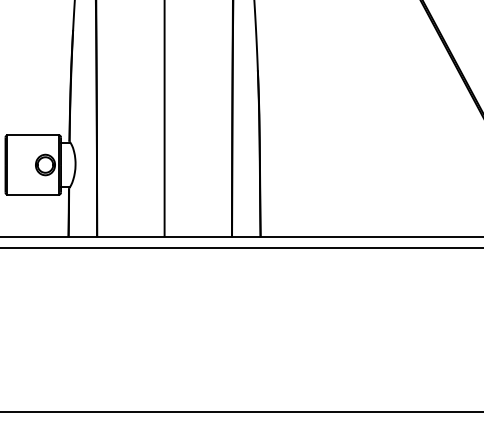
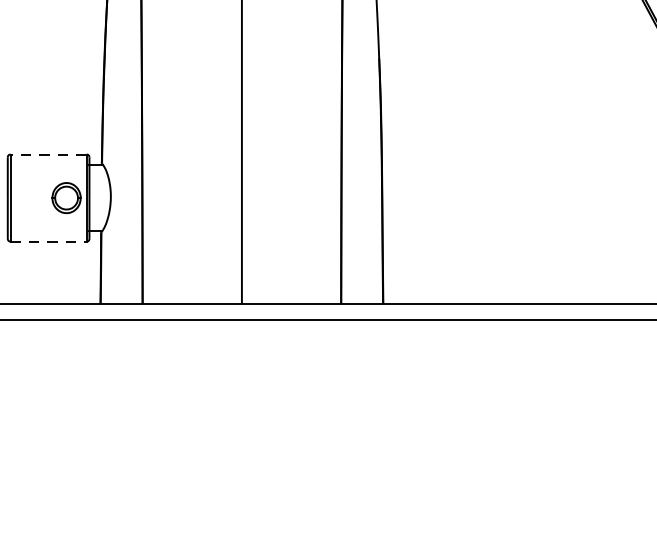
line: (33, 135) -> (48, 154), solid -> dashed
line: (33, 194) -> (48, 241), solid -> dashed

